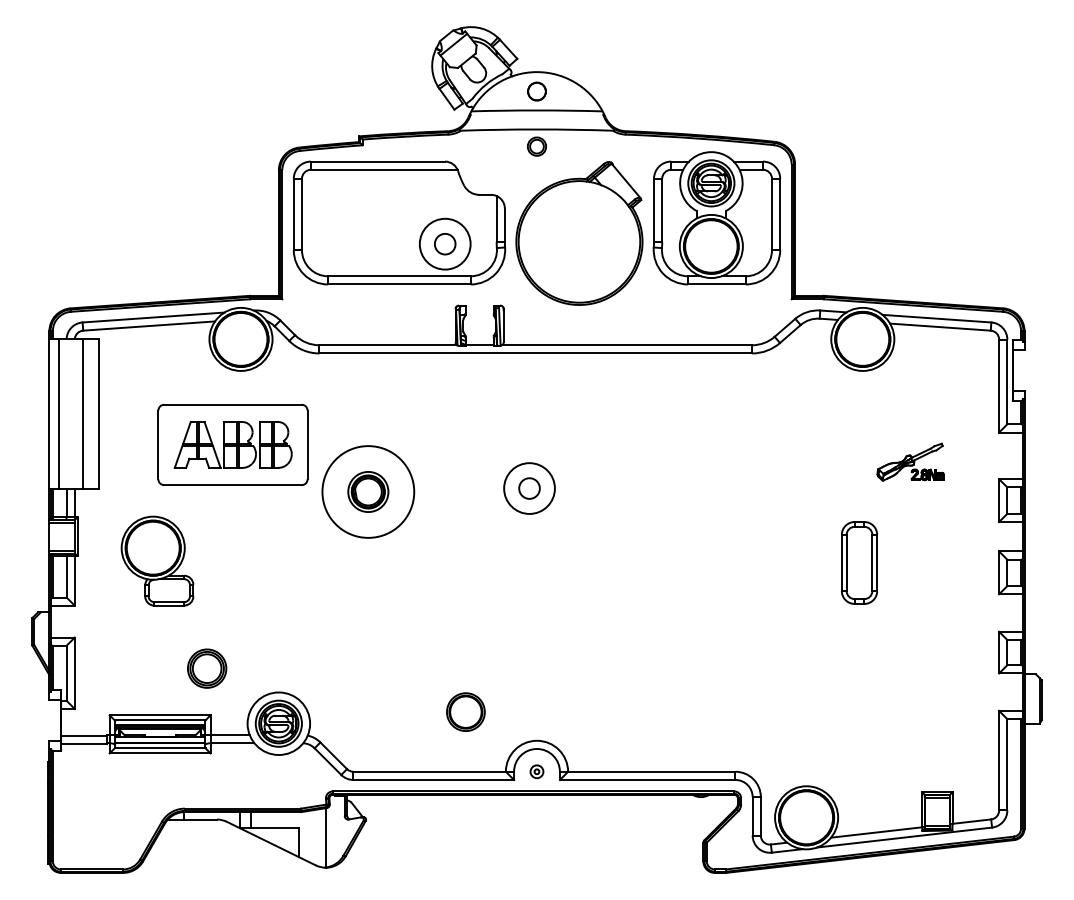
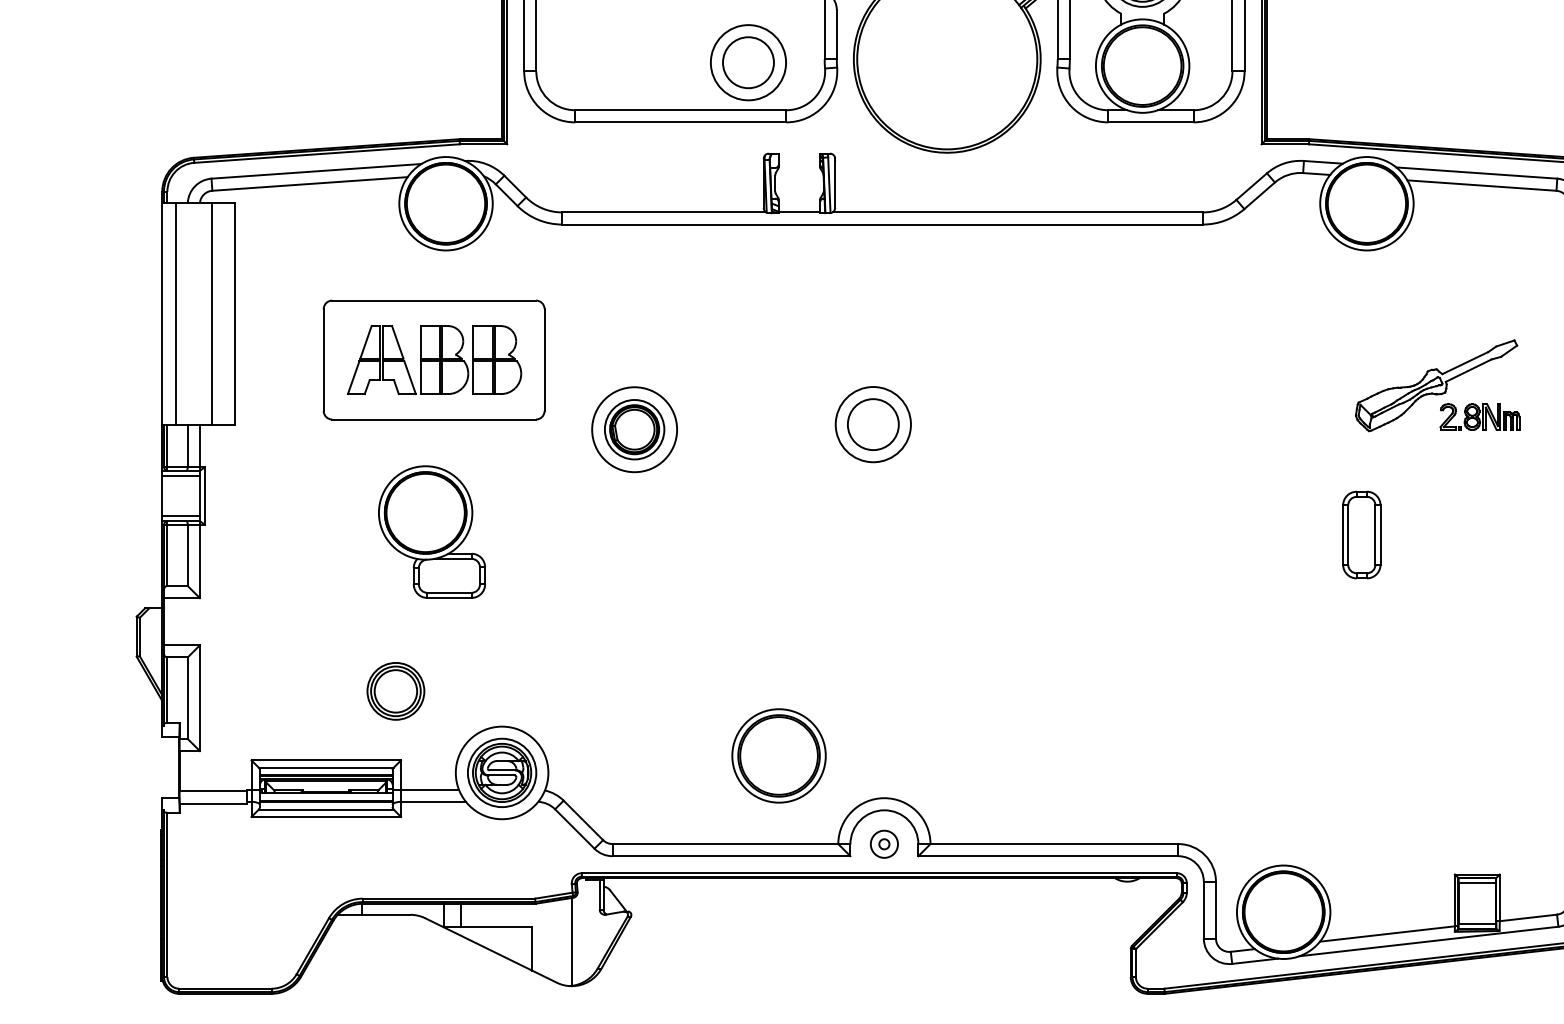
circle: (445, 243) -> (748, 61), size x1.67
part: (910, 461) -> (1437, 384), size x1.67
circle: (529, 488) -> (873, 424), size x1.67
circle: (368, 491) -> (634, 428), size x0.62
part: (157, 560) -> (431, 531), moved
part: (858, 563) -> (1360, 535), size x0.71
part: (465, 711) -> (778, 754), size x1.67
part: (536, 771) -> (883, 843), size x1.43

